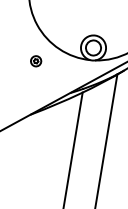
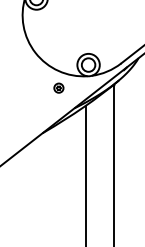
part: (35, 60) -> (58, 87), moved

